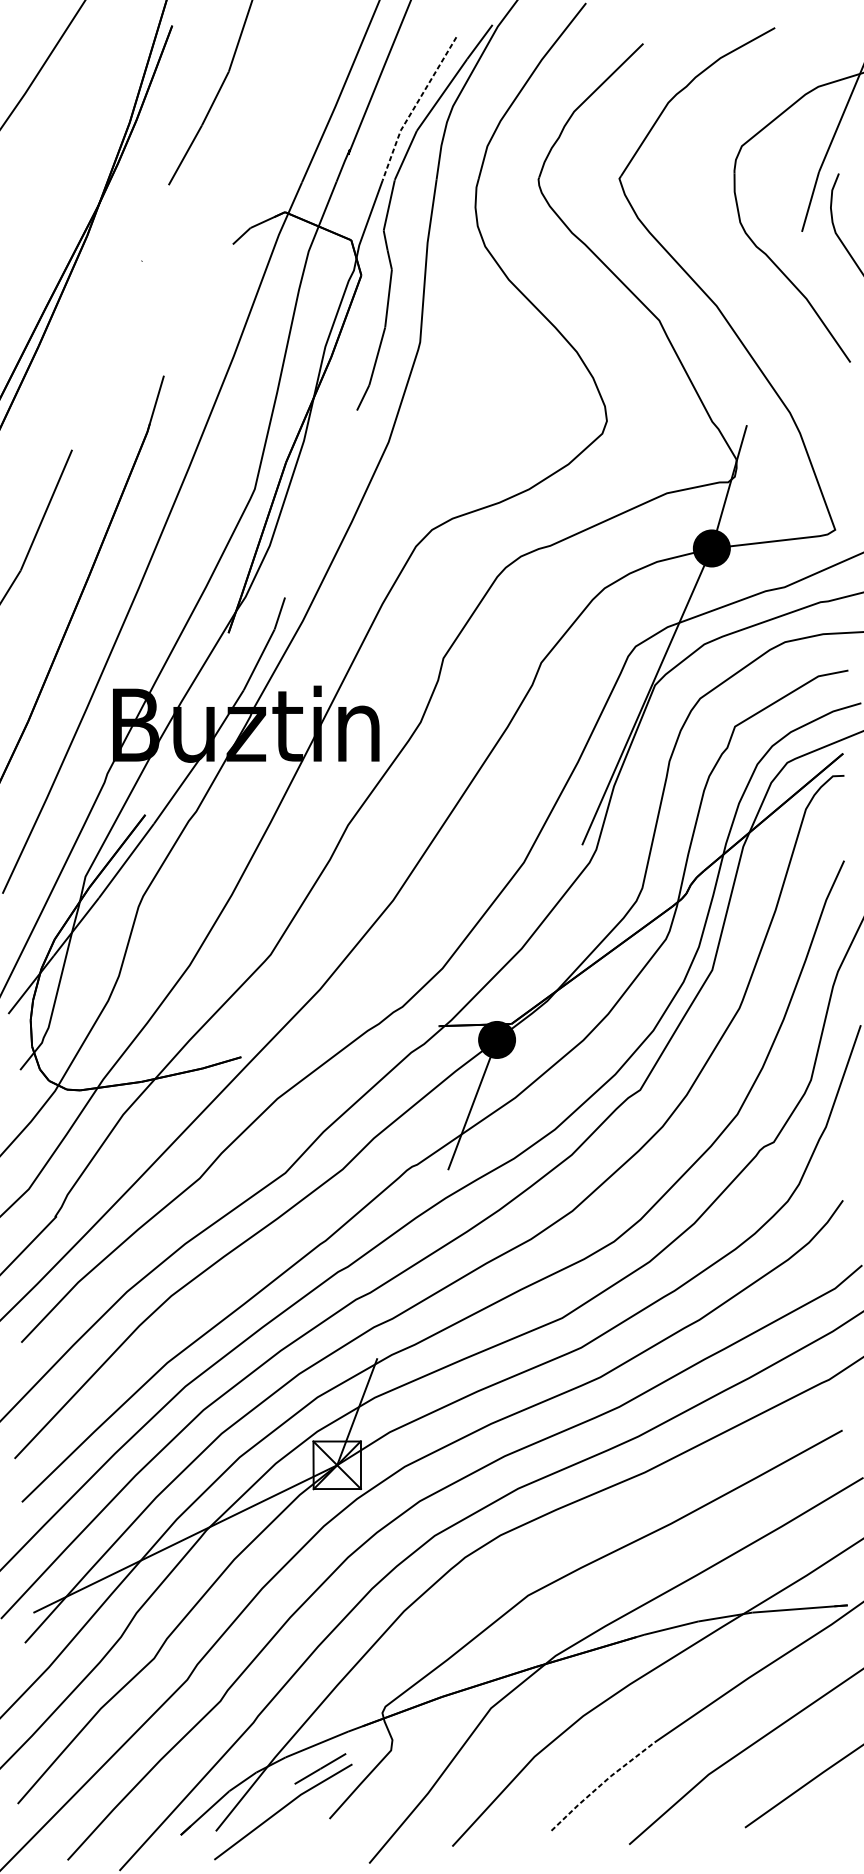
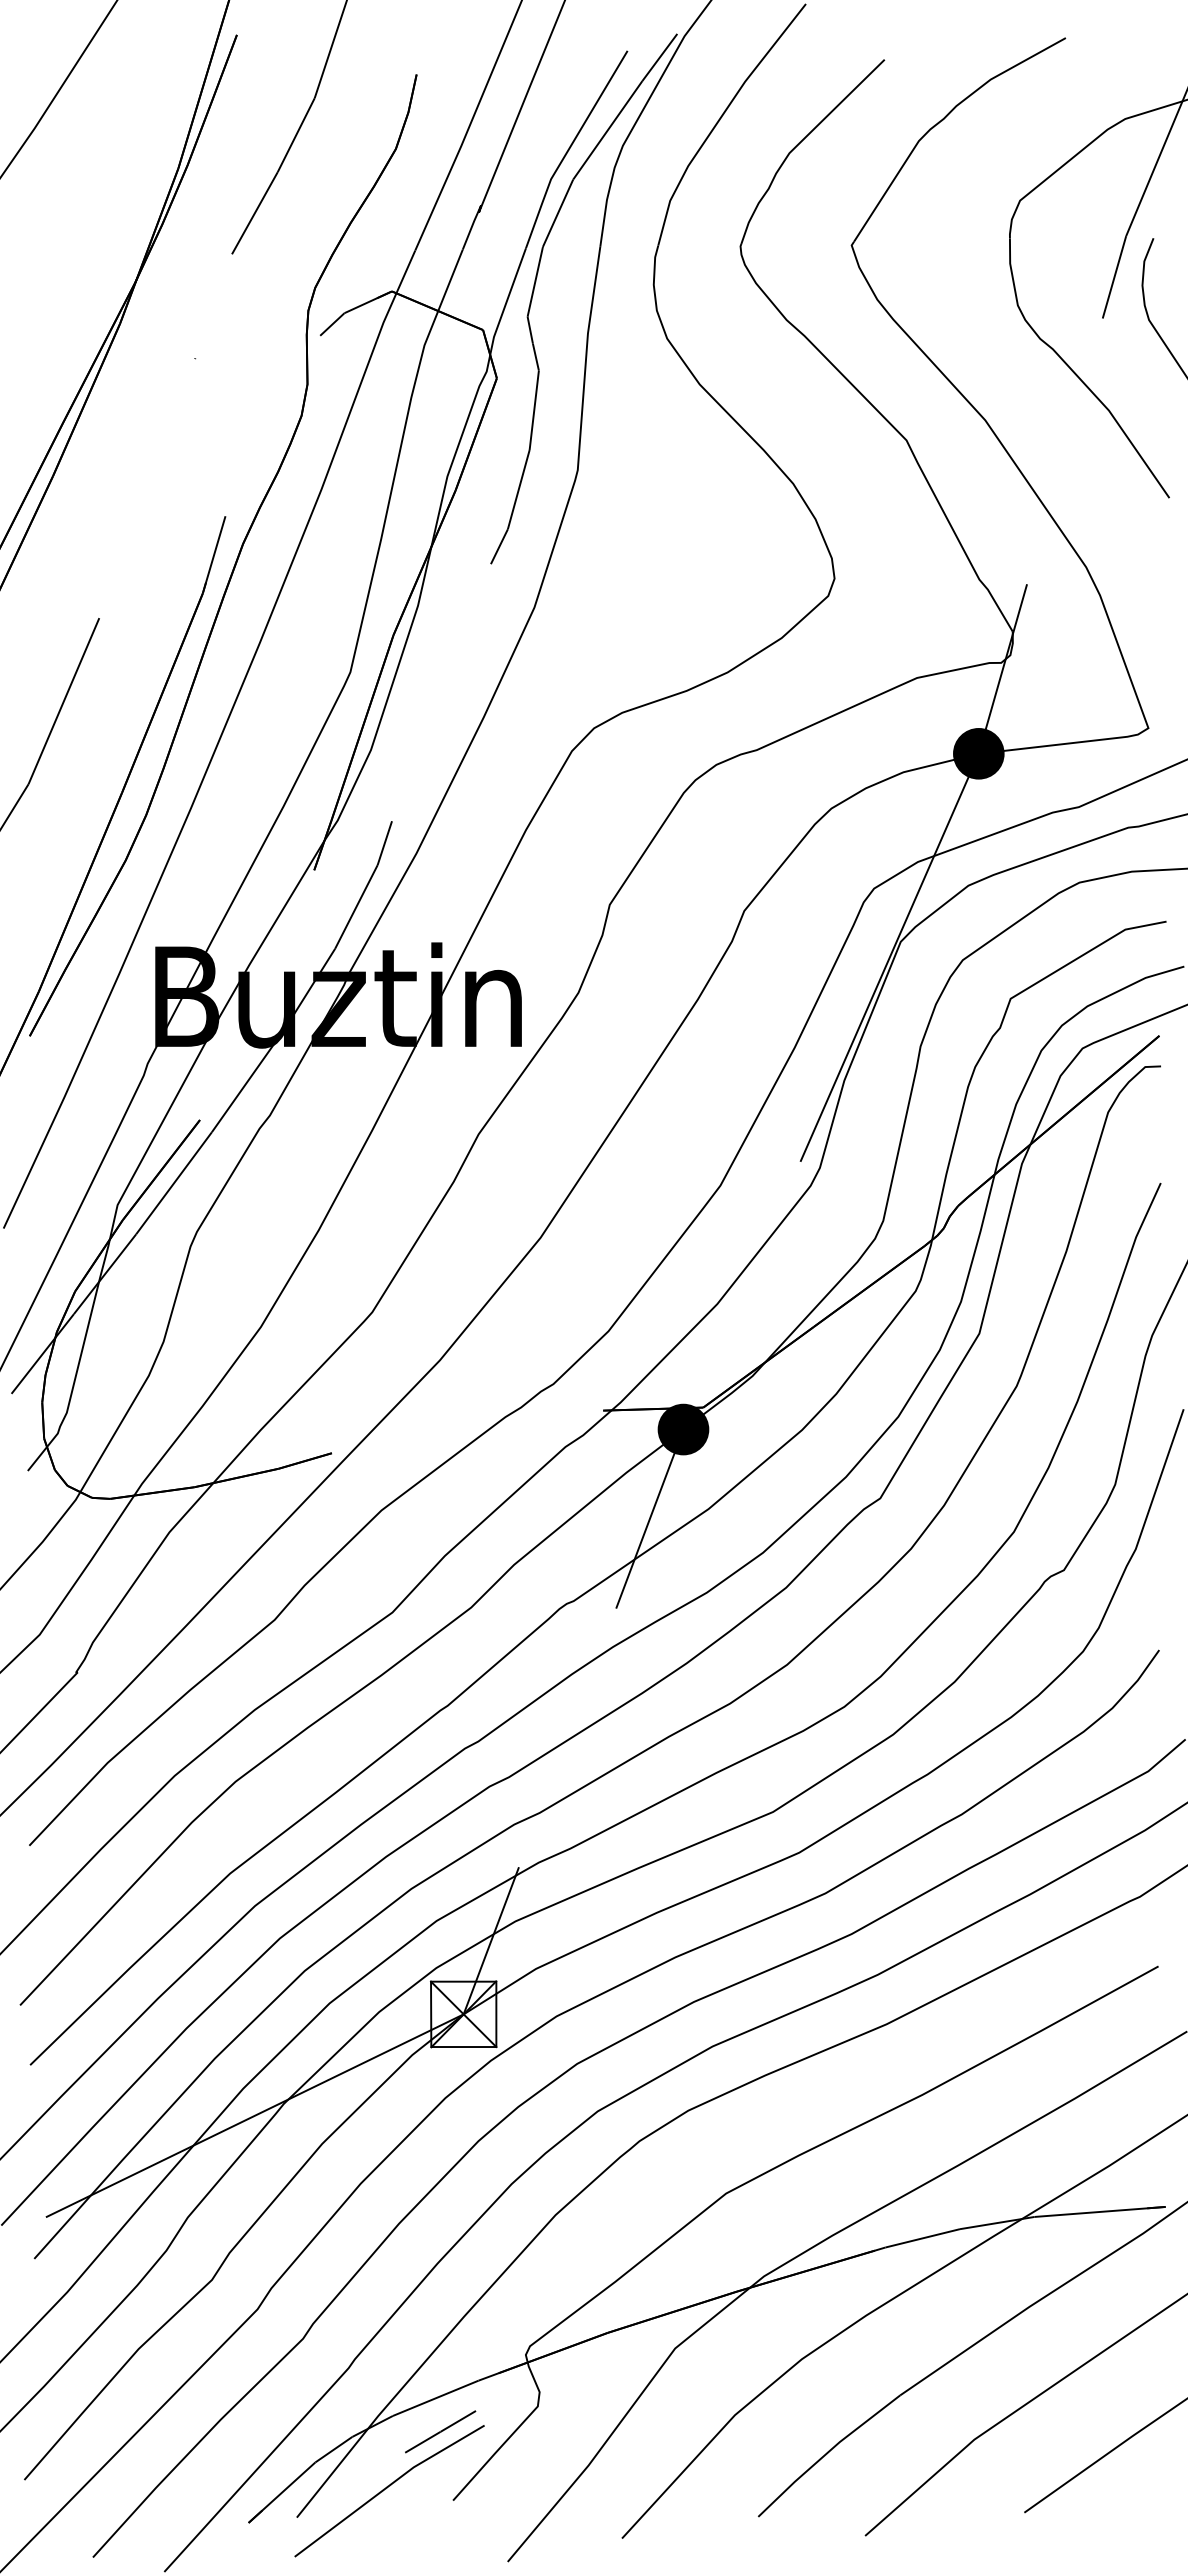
line: (414, 107) -> (569, 147), dashed -> solid
part: (171, 406) -> (236, 558), added
line: (601, 1784) -> (827, 2453), dashed -> solid

